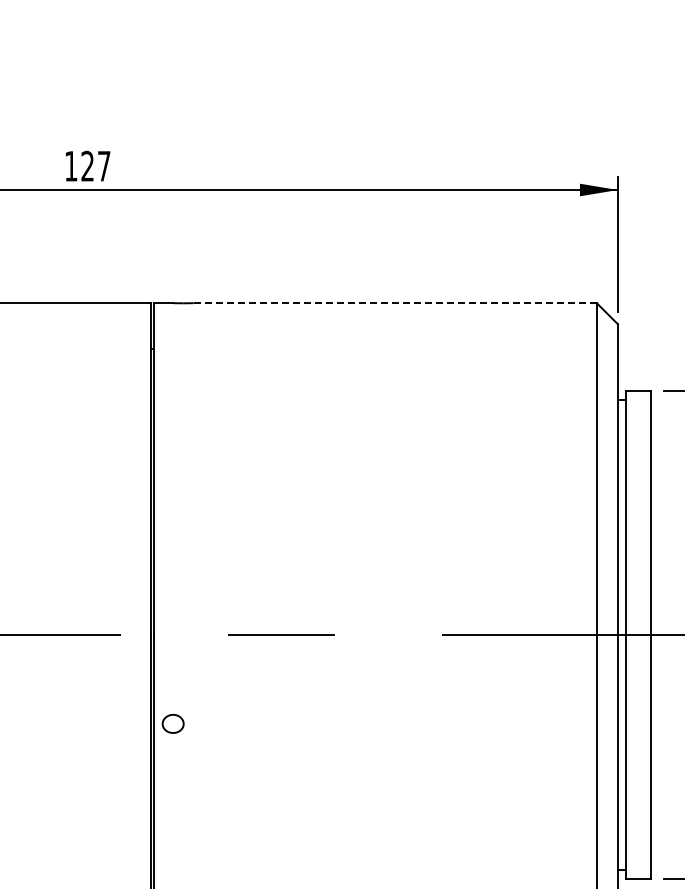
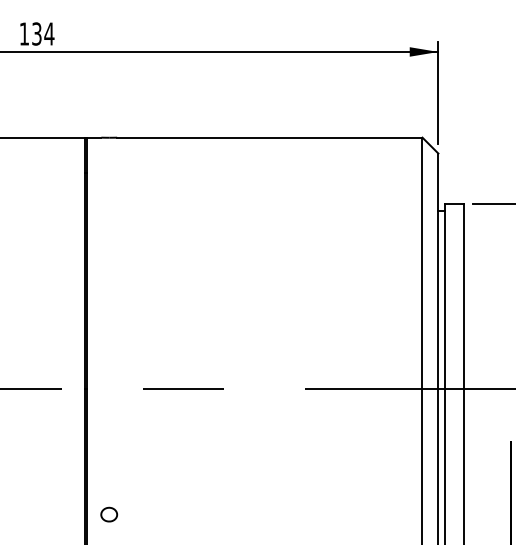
text: (95, 166) -> (42, 34), 127 -> 134
line: (395, 303) -> (270, 137), dashed -> solid
part: (172, 723) -> (108, 514), moved

